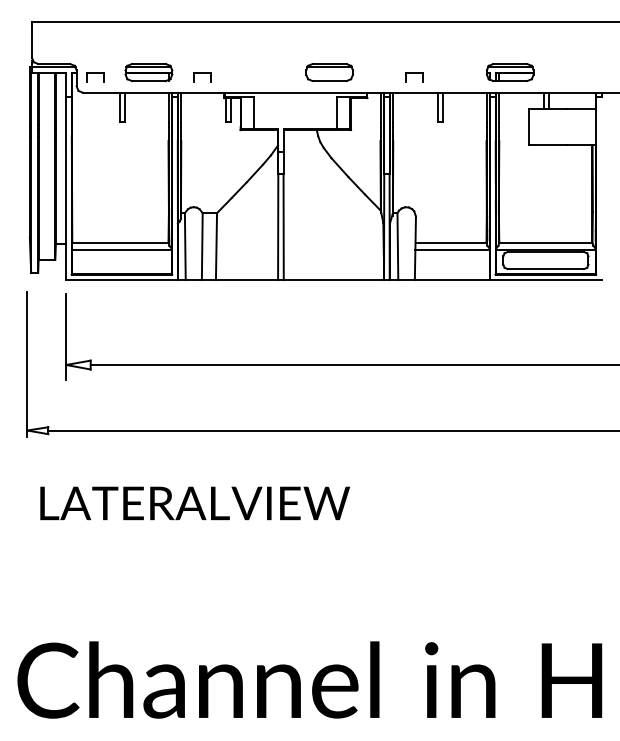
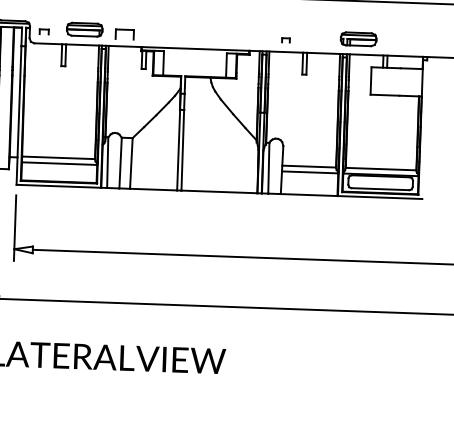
part: (329, 72) -> (221, 34), removed
part: (95, 77) -> (44, 32), size x0.7
part: (202, 77) -> (125, 34), size x1.4
part: (414, 77) -> (285, 40), size x0.6

